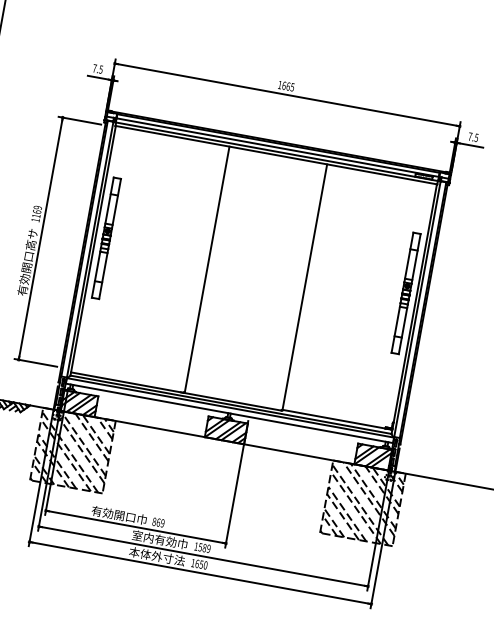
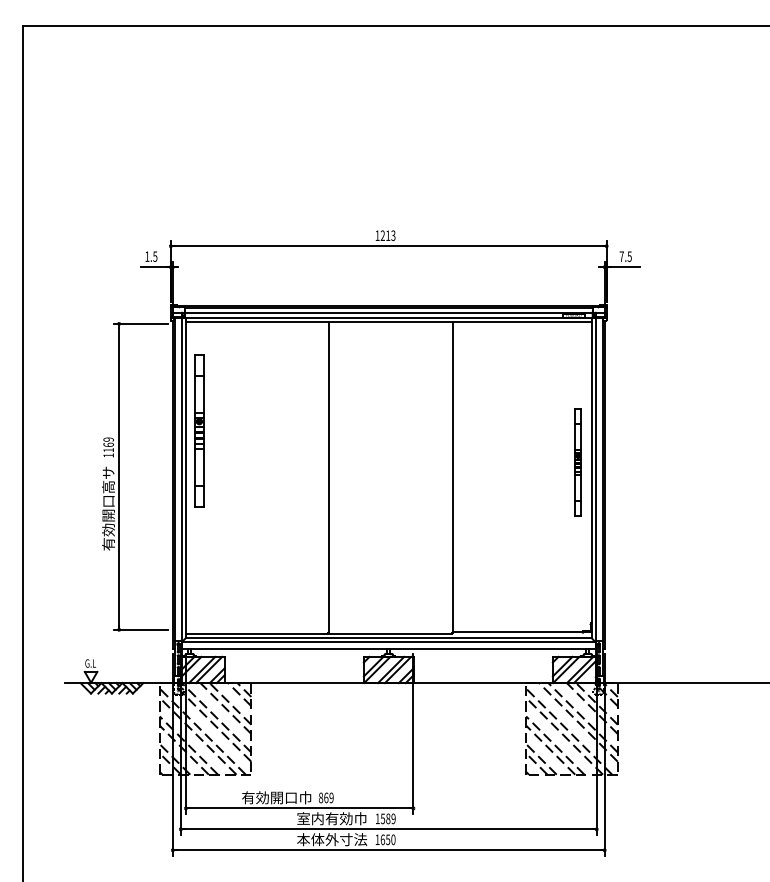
text: (94, 68) -> (147, 256), 7.5 -> 1.5
text: (287, 86) -> (387, 235), 1665 -> 1213
part: (106, 238) -> (199, 430), moved
part: (406, 293) -> (578, 462), size x0.7

